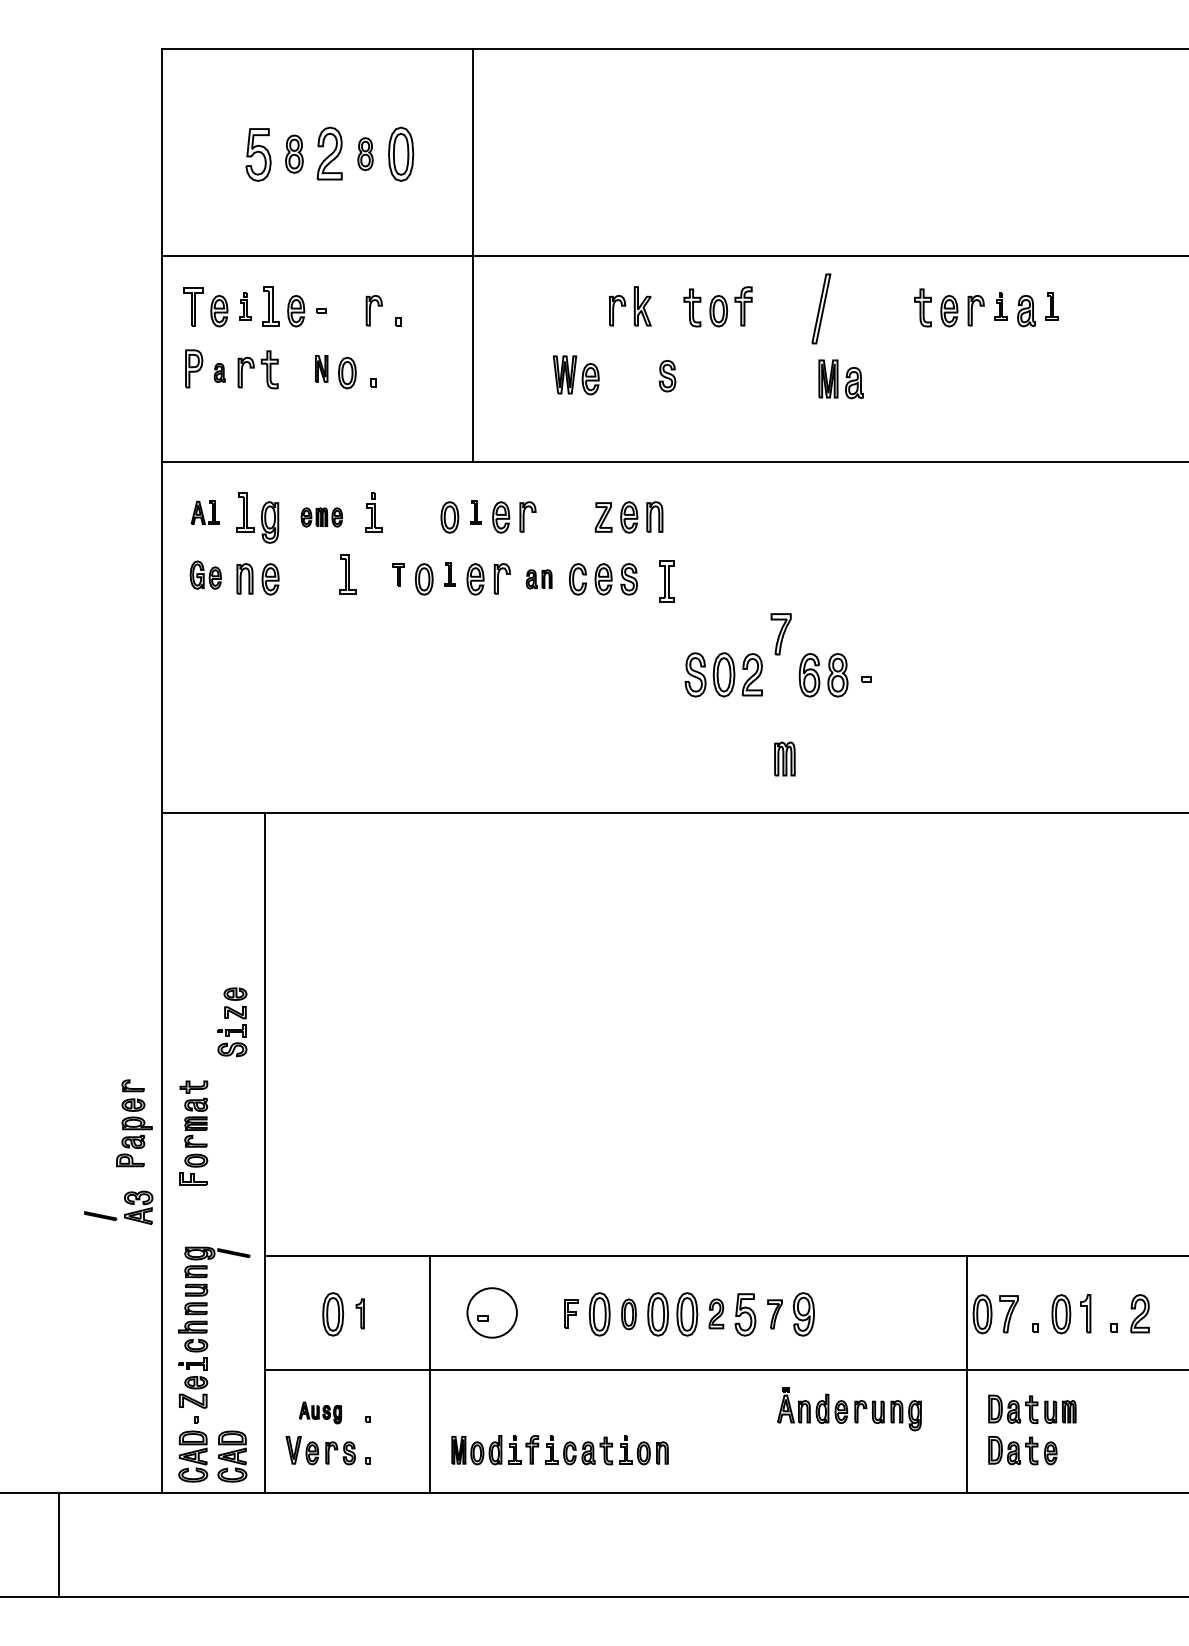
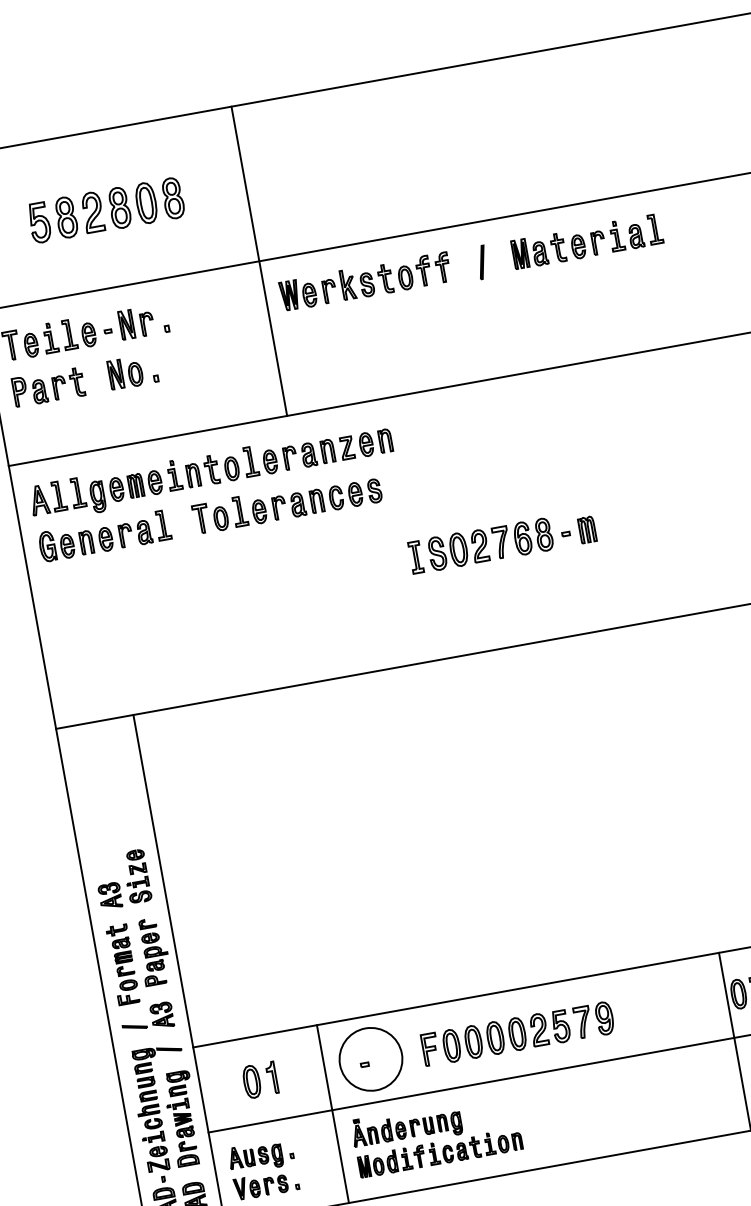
part: (294, 153) -> (66, 216), size x1.43
part: (365, 153) -> (119, 207), size x1.67
part: (436, 153) -> (172, 197), added
line: (473, 255) -> (259, 261), moved
part: (245, 306) -> (50, 338), size x1.43
part: (347, 306) -> (126, 324), added
part: (769, 306) -> (443, 267), added
part: (1000, 306) -> (616, 236), size x1.43
part: (1051, 306) -> (654, 229), size x1.43
part: (820, 308) -> (481, 262), size x0.62
part: (321, 368) -> (115, 374), size x1.43
part: (219, 372) -> (39, 391), size x1.67
part: (575, 375) -> (297, 294), moved
part: (667, 376) -> (367, 285), moved
part: (840, 379) -> (529, 252), moved
part: (204, 512) -> (47, 498), size x1.67
part: (475, 512) -> (250, 461), size x1.67
part: (411, 513) -> (202, 471), added
part: (321, 517) -> (135, 486), size x1.67
part: (564, 517) -> (317, 453), added
part: (205, 574) -> (56, 544), size x1.43
part: (449, 574) -> (239, 511), size x1.67
part: (398, 575) -> (201, 519), size x1.67
part: (310, 579) -> (135, 534), added
part: (538, 579) -> (306, 503), size x1.67
part: (666, 581) -> (415, 557), moved
part: (780, 634) -> (501, 542), moved
part: (784, 758) -> (586, 529), moved
part: (193, 1041) -> (110, 896), added
part: (134, 1123) -> (153, 951), moved
part: (125, 1202) -> (151, 1013), moved
circle: (491, 1312) -> (370, 1059), size x1.67
part: (360, 1313) -> (272, 1077), size x1.43
part: (571, 1313) -> (430, 1049), size x1.43
part: (716, 1313) -> (539, 1029), size x1.43
part: (628, 1314) -> (473, 1042), size x1.43
part: (774, 1314) -> (582, 1022), size x1.43
part: (235, 1345) -> (182, 1118), added
part: (849, 1409) -> (406, 1127), moved
part: (320, 1412) -> (255, 1157), size x1.67

